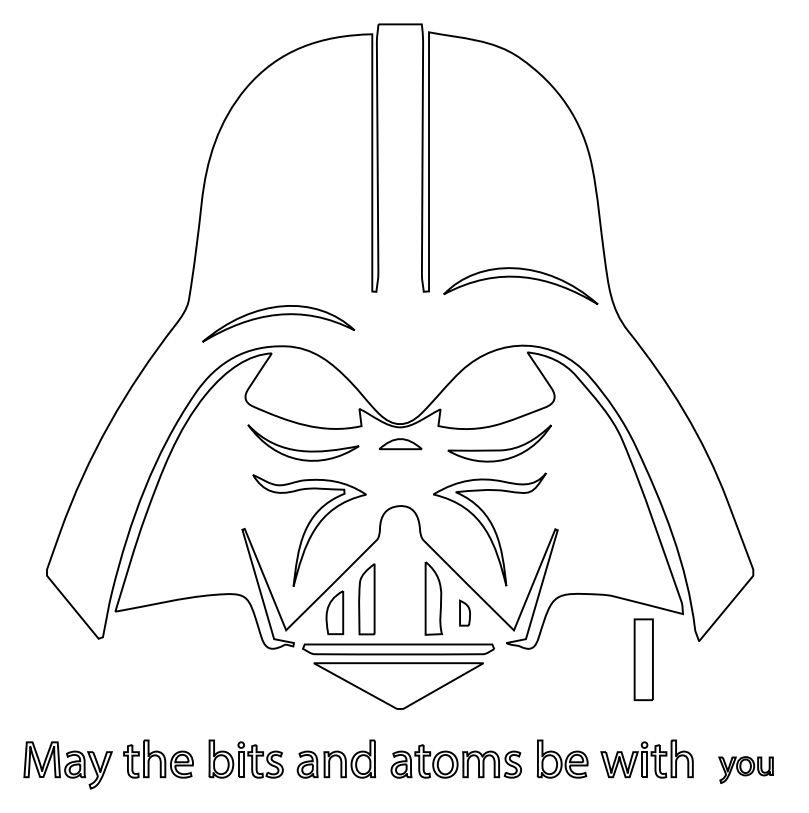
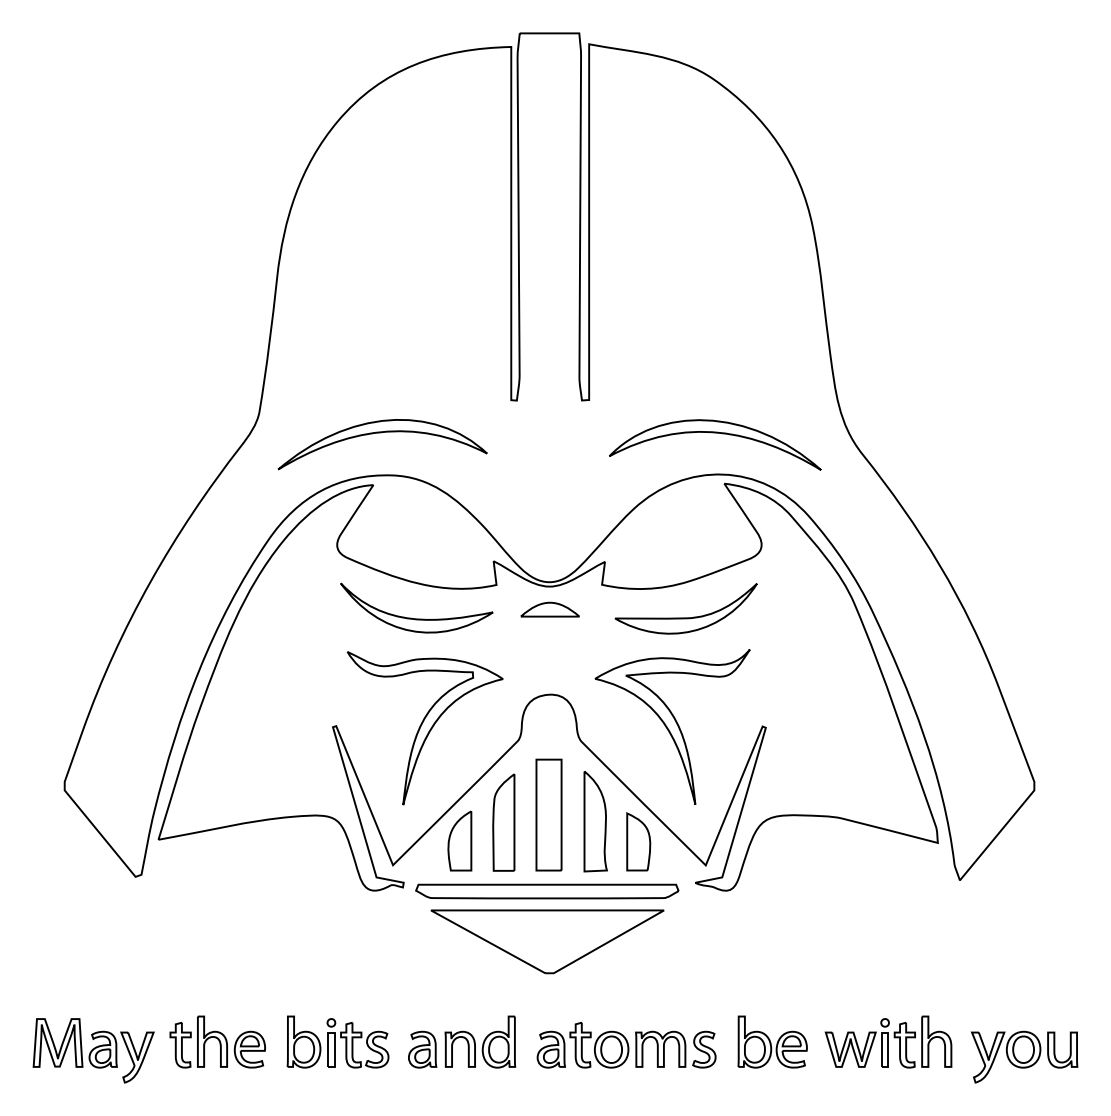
part: (522, 278) -> (717, 434), moved
part: (464, 612) -> (637, 840), size x1.67
part: (643, 659) -> (548, 814), moved
part: (745, 769) -> (1023, 1056), size x1.43

